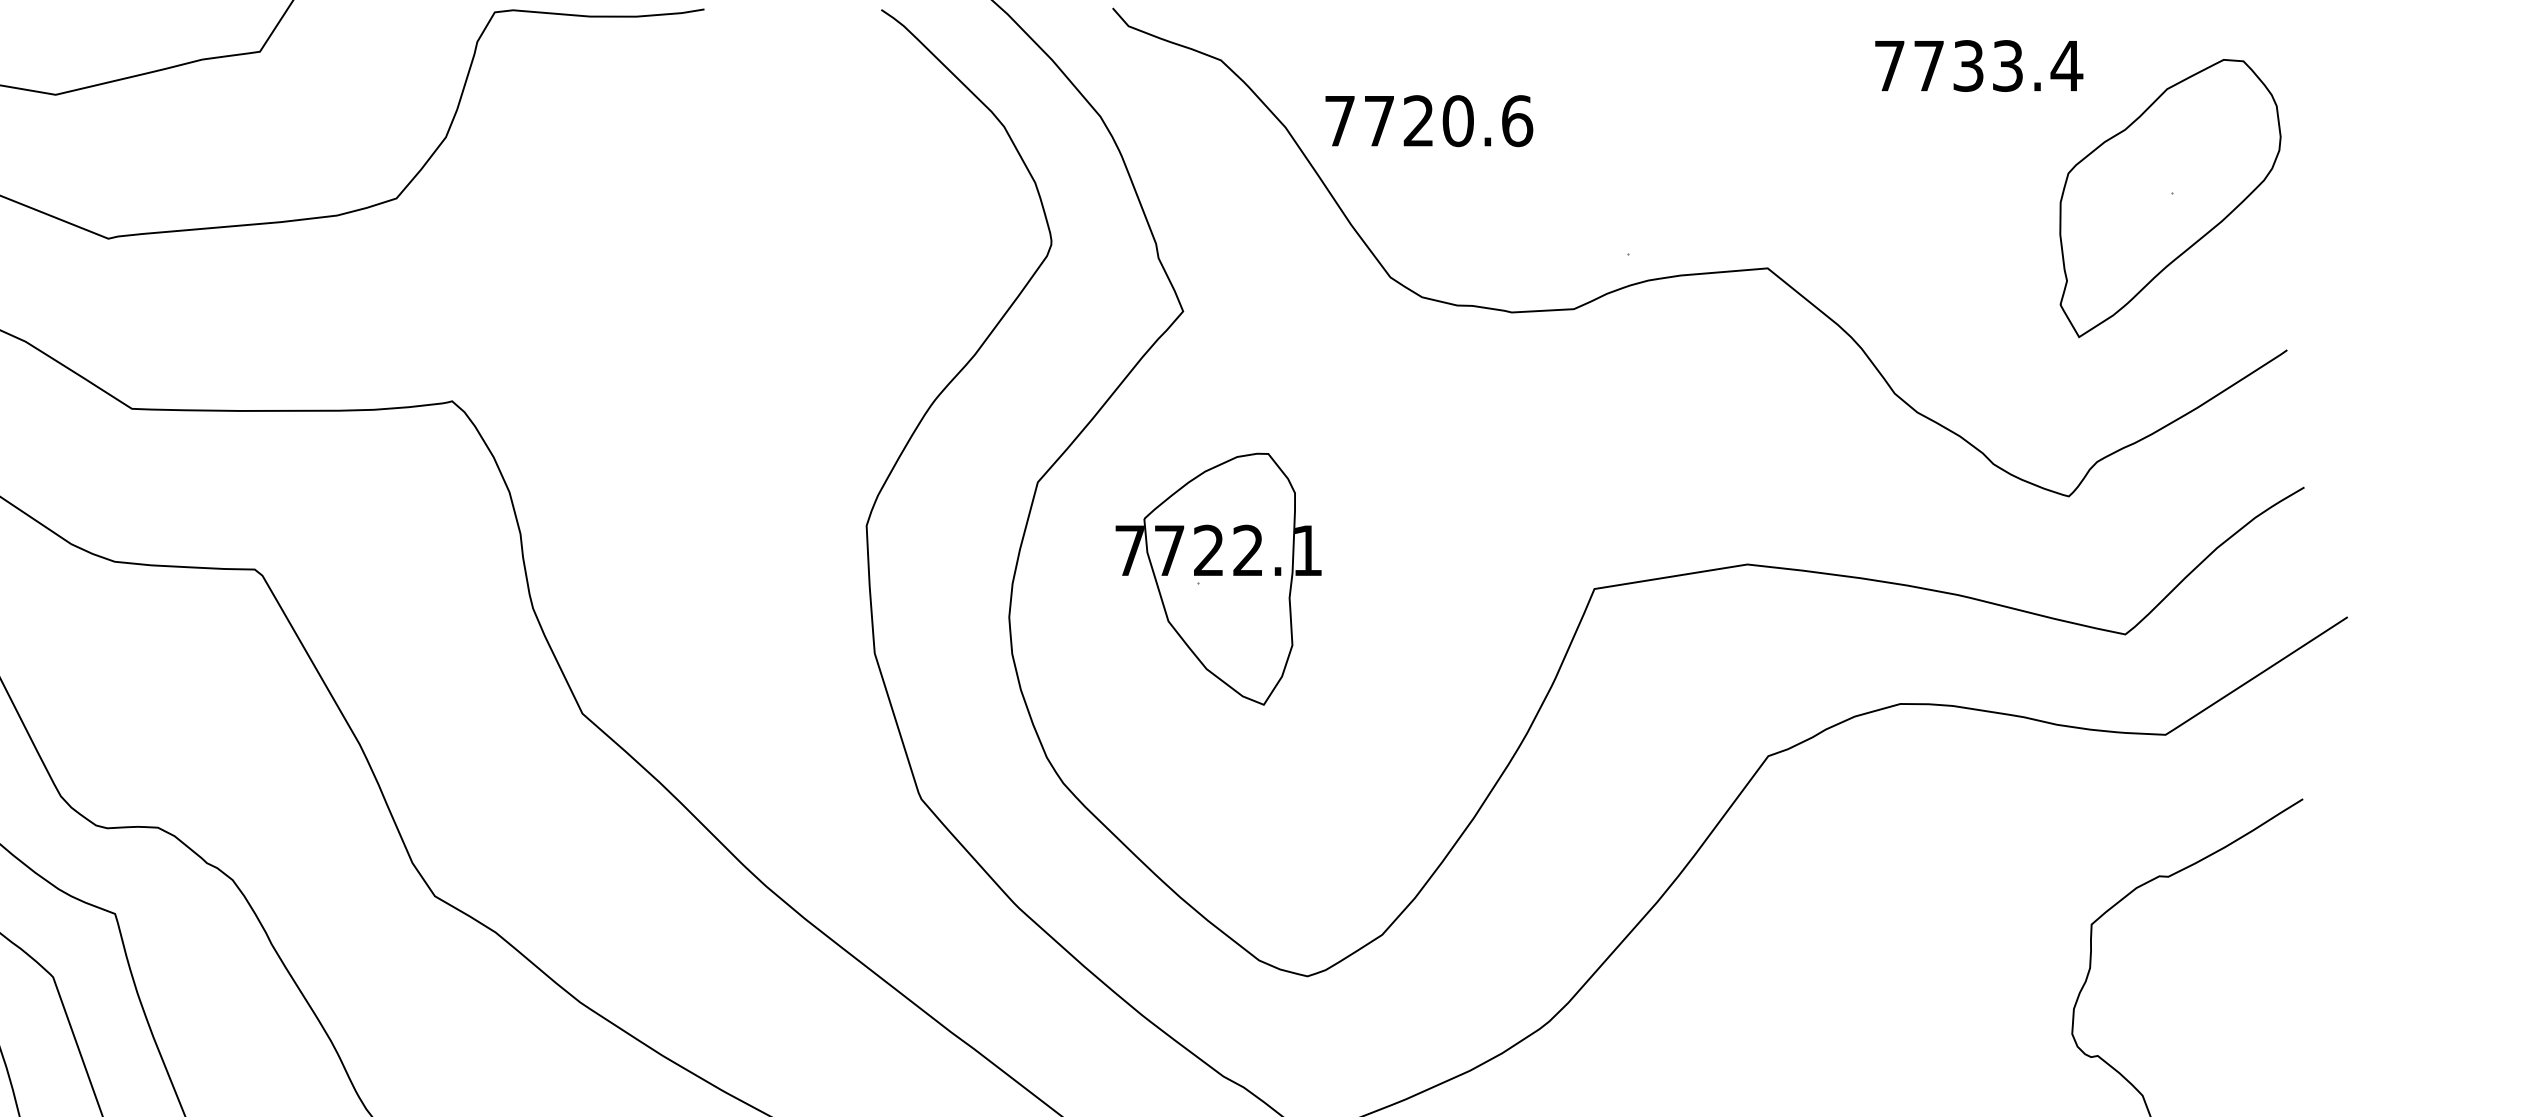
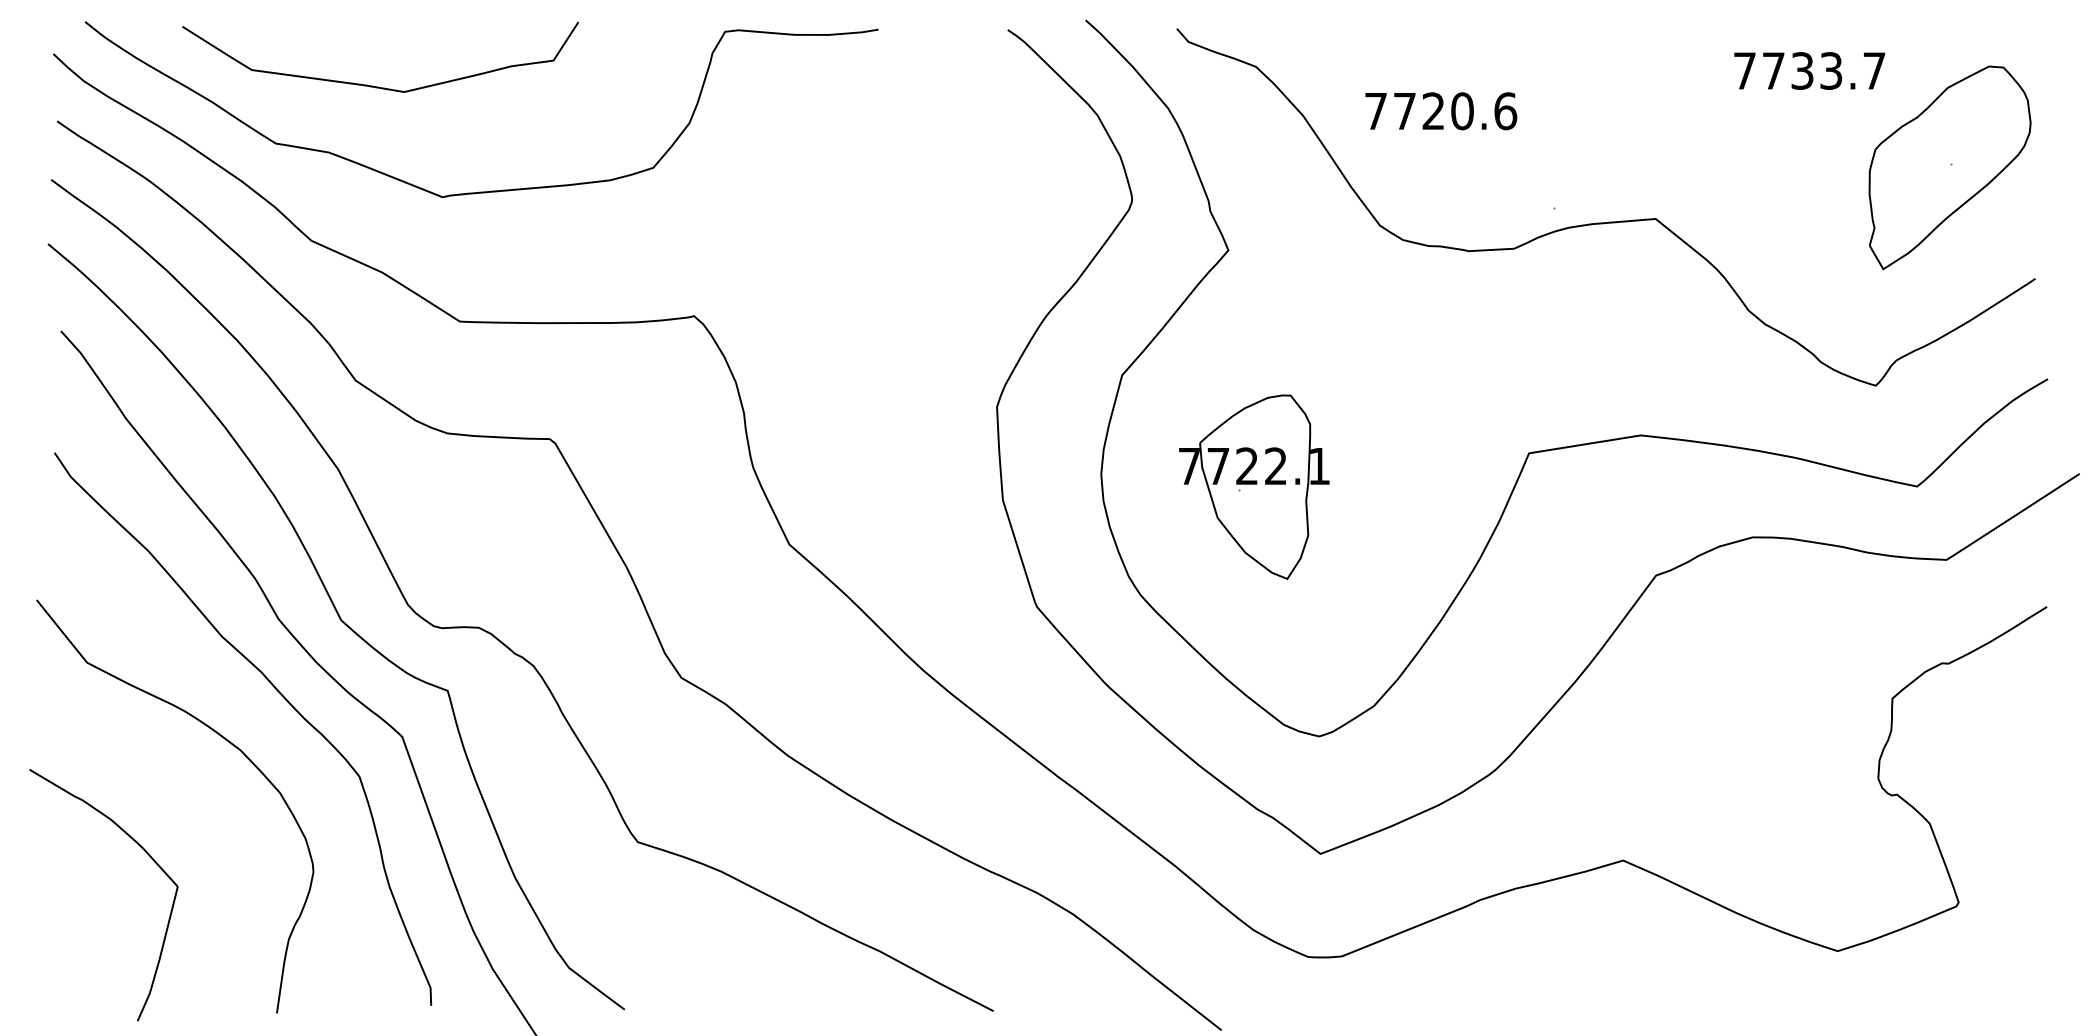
text: (2067, 65) -> (1874, 70), 7733.4 -> 7733.7
text: (1429, 121) -> (1441, 111), moved
part: (1218, 578) -> (1254, 486), moved

